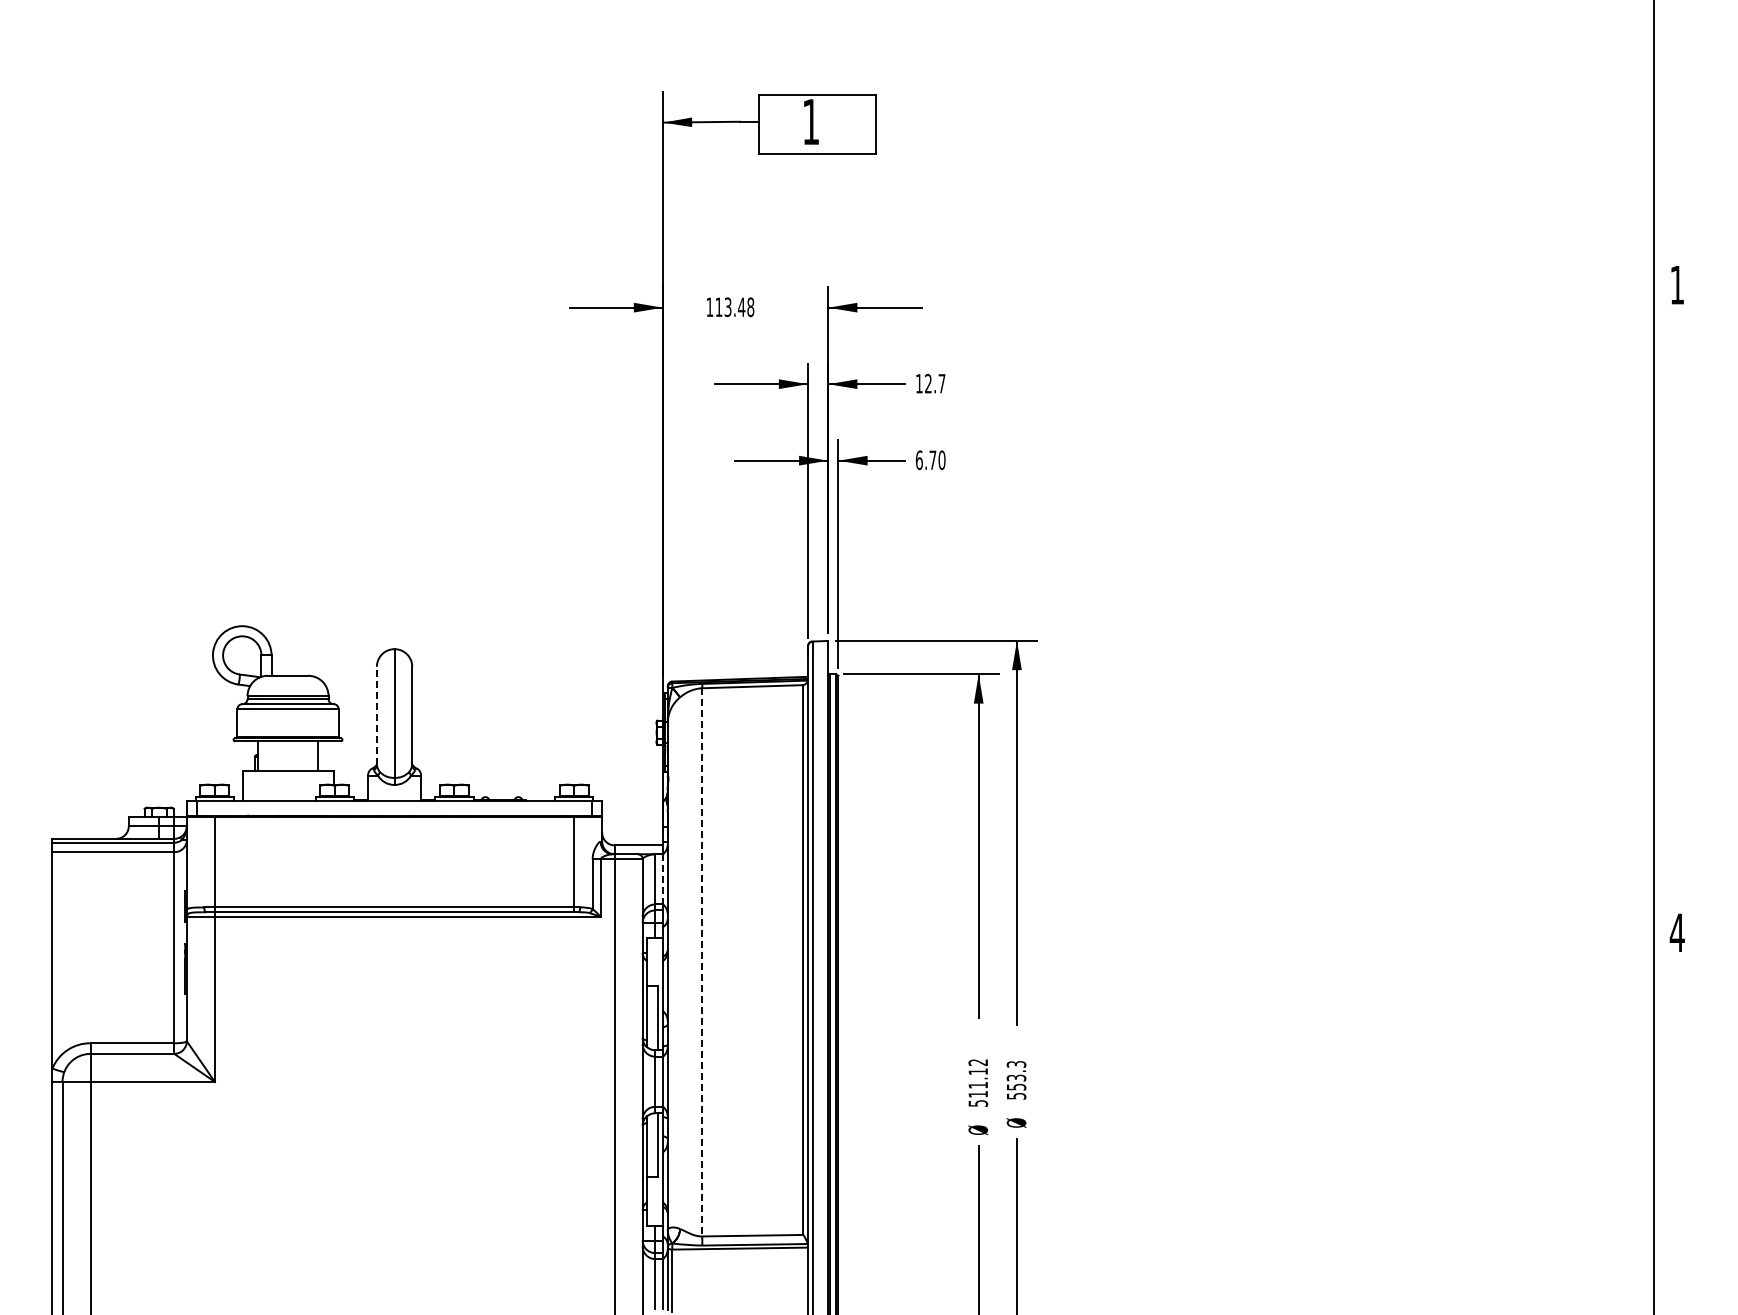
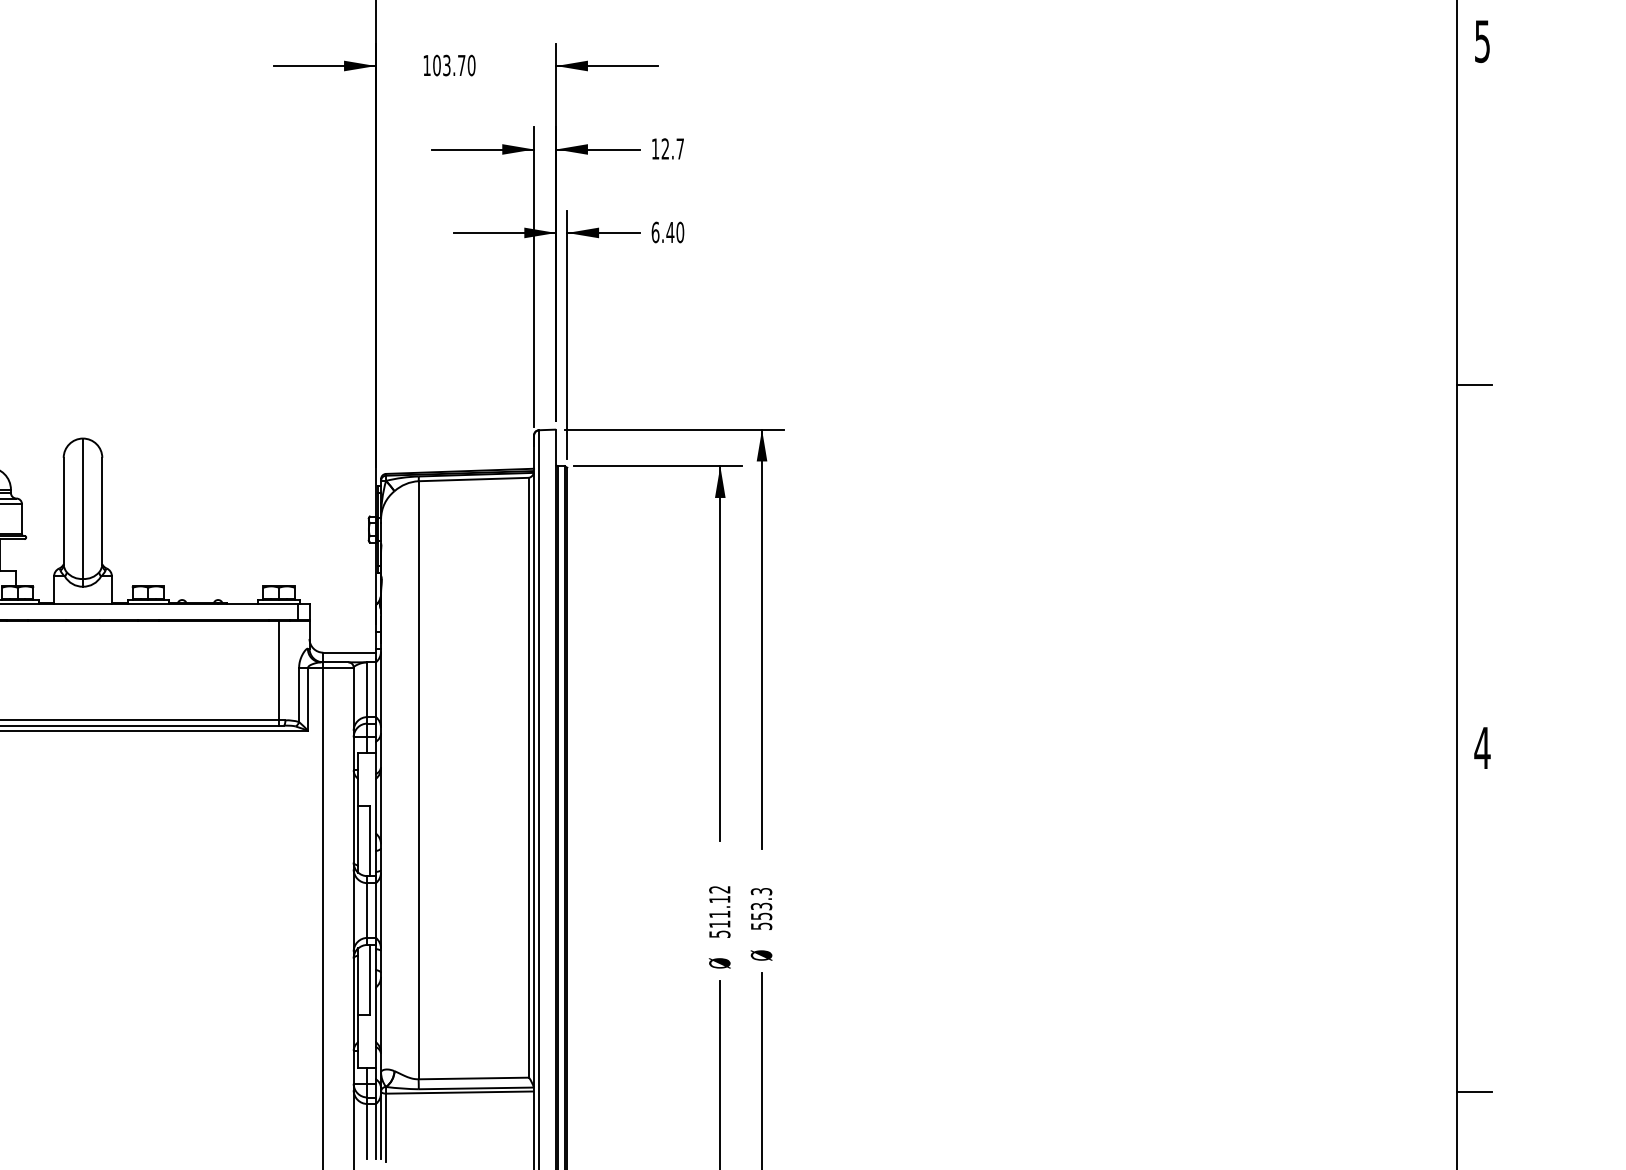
text: (1676, 285) -> (1481, 41), 1 -> 5
text: (734, 307) -> (453, 65), 113.48 -> 103.70
text: (932, 459) -> (669, 231), 6.70 -> 6.40
line: (1669, 600) -> (1473, 385), added
line: (376, 715) -> (63, 510), dashed -> solid
line: (662, 879) -> (375, 689), dashed -> solid
line: (702, 962) -> (418, 780), dashed -> solid
line: (1669, 1248) -> (1473, 1092), added

